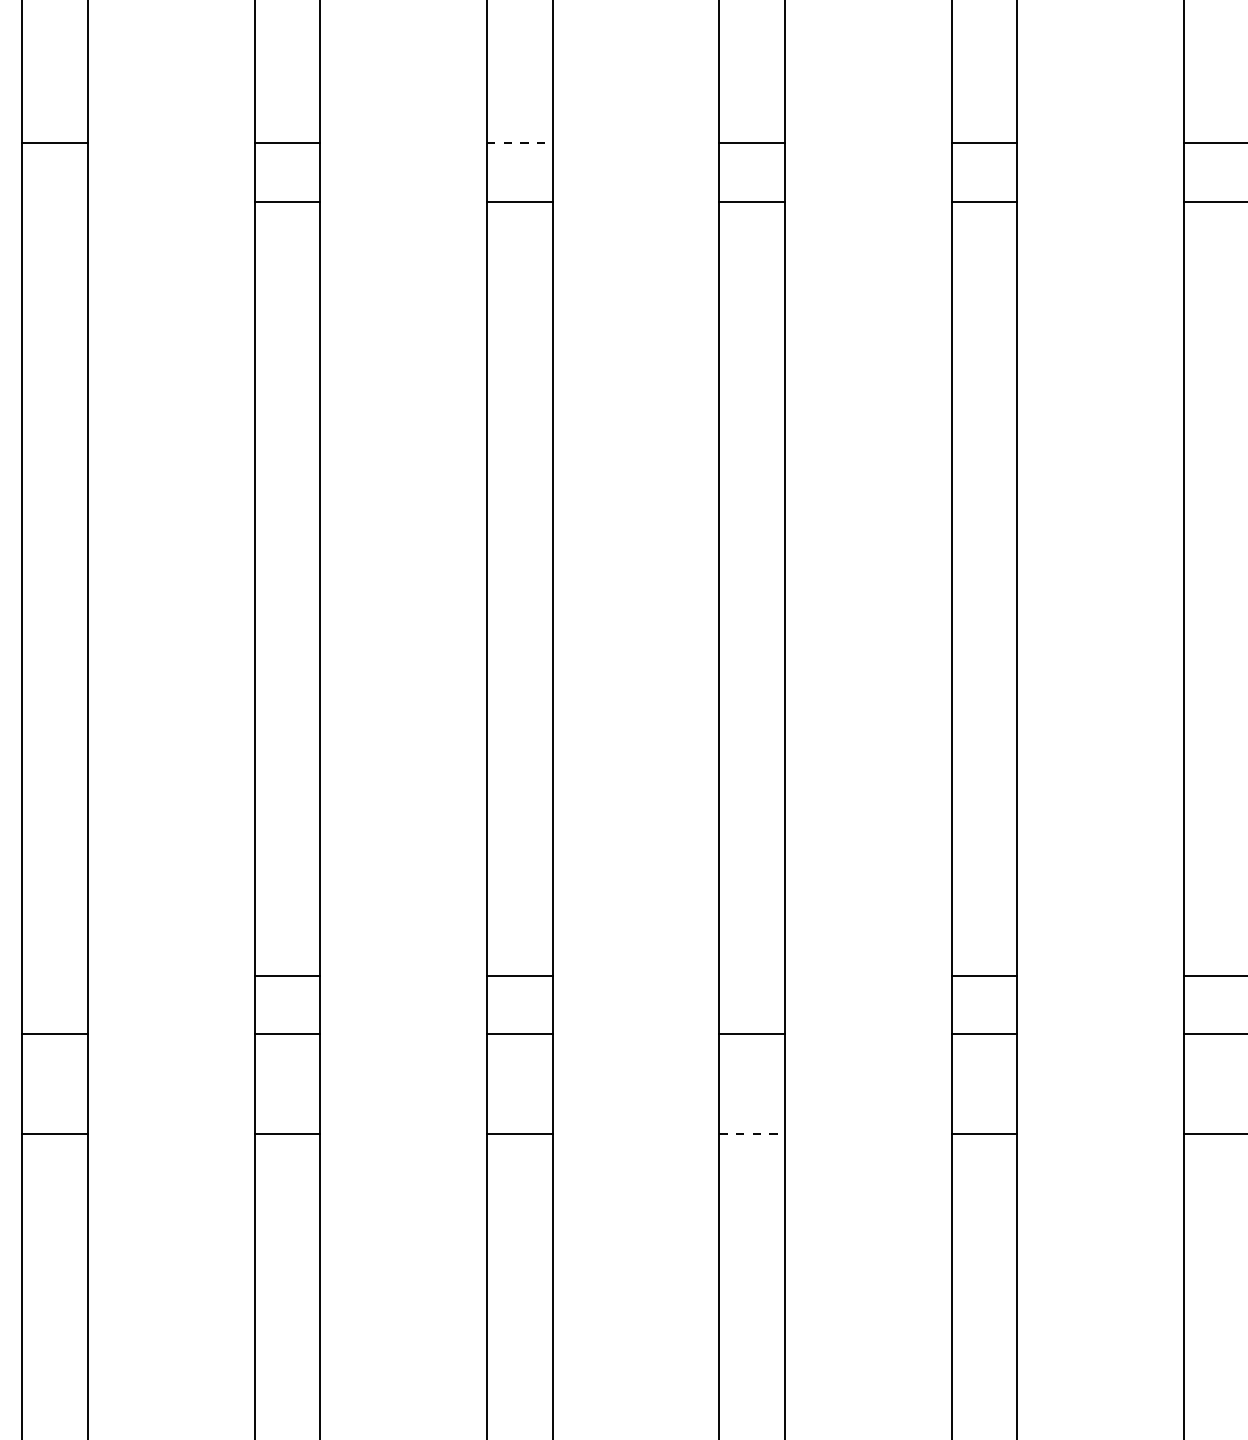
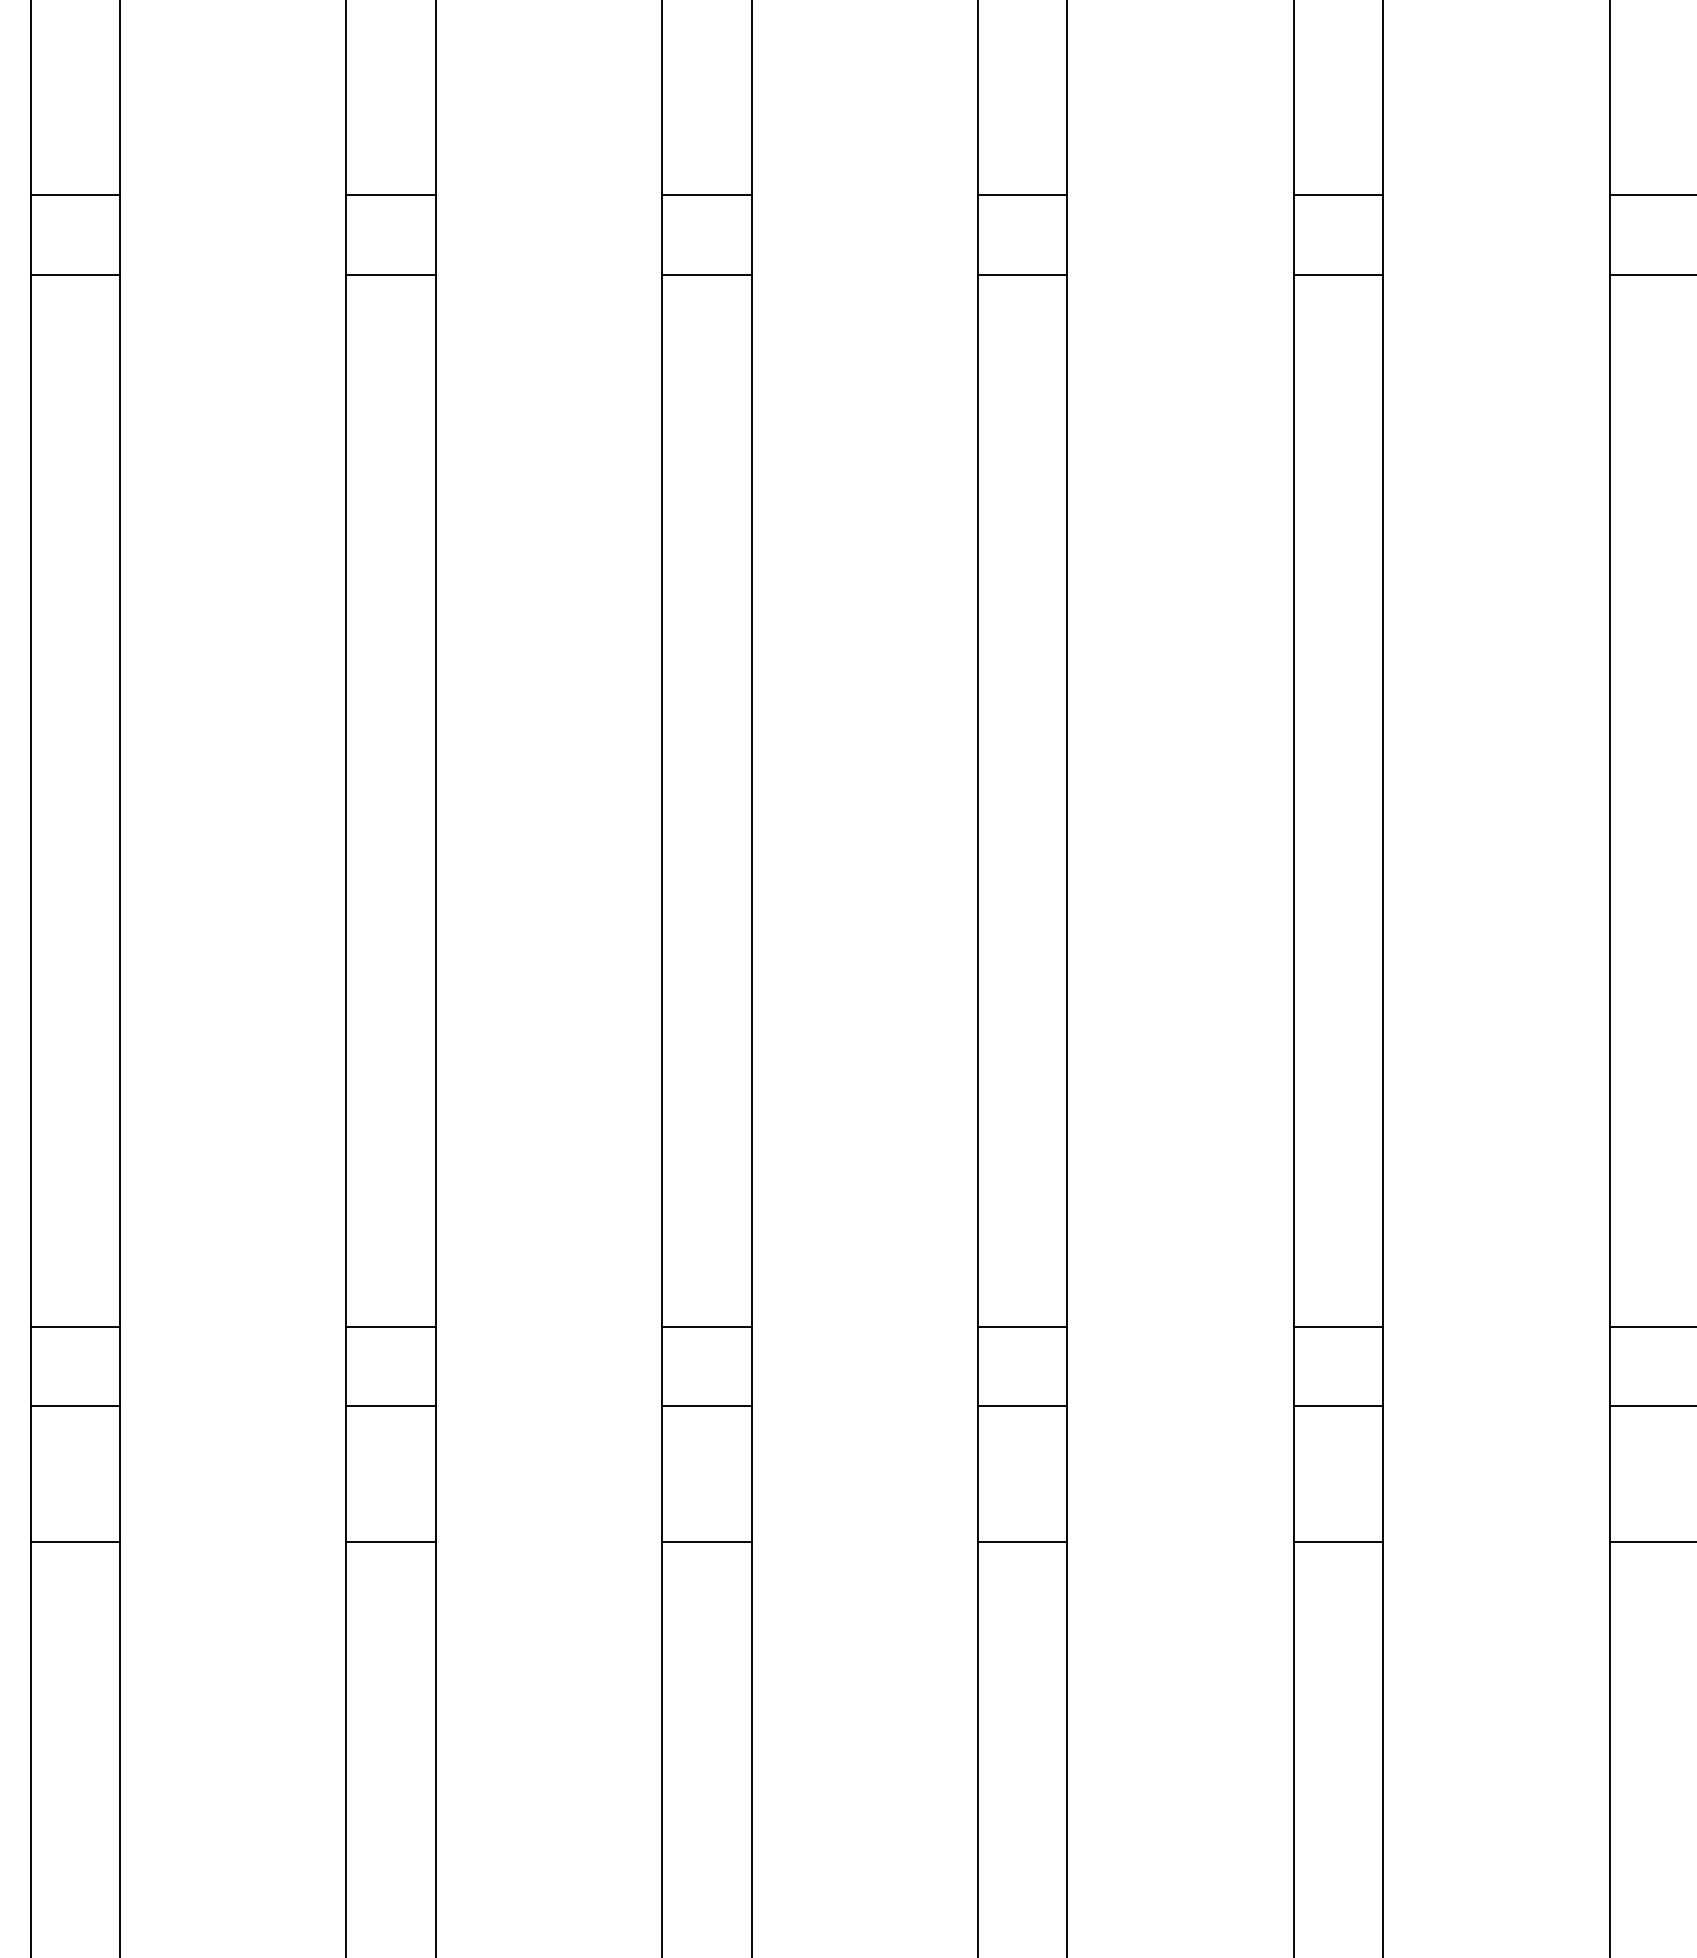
line: (519, 143) -> (706, 195), dashed -> solid
line: (54, 201) -> (74, 274), added
line: (54, 976) -> (74, 1327), added
line: (751, 976) -> (1022, 1327), added
line: (751, 1134) -> (1022, 1542), dashed -> solid

